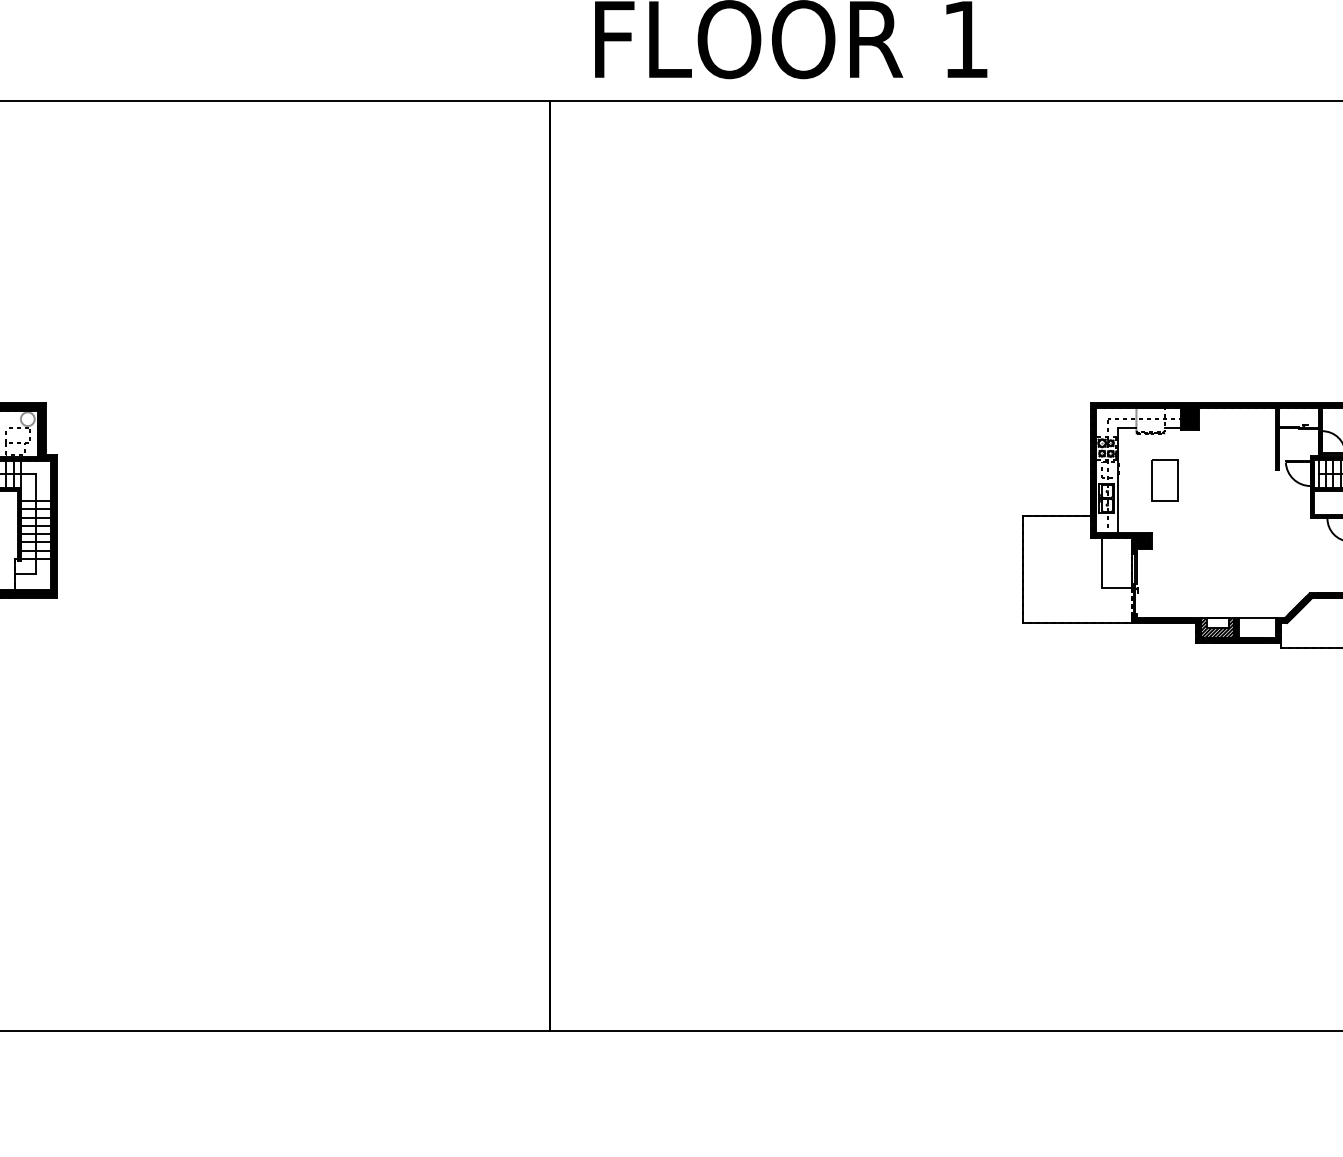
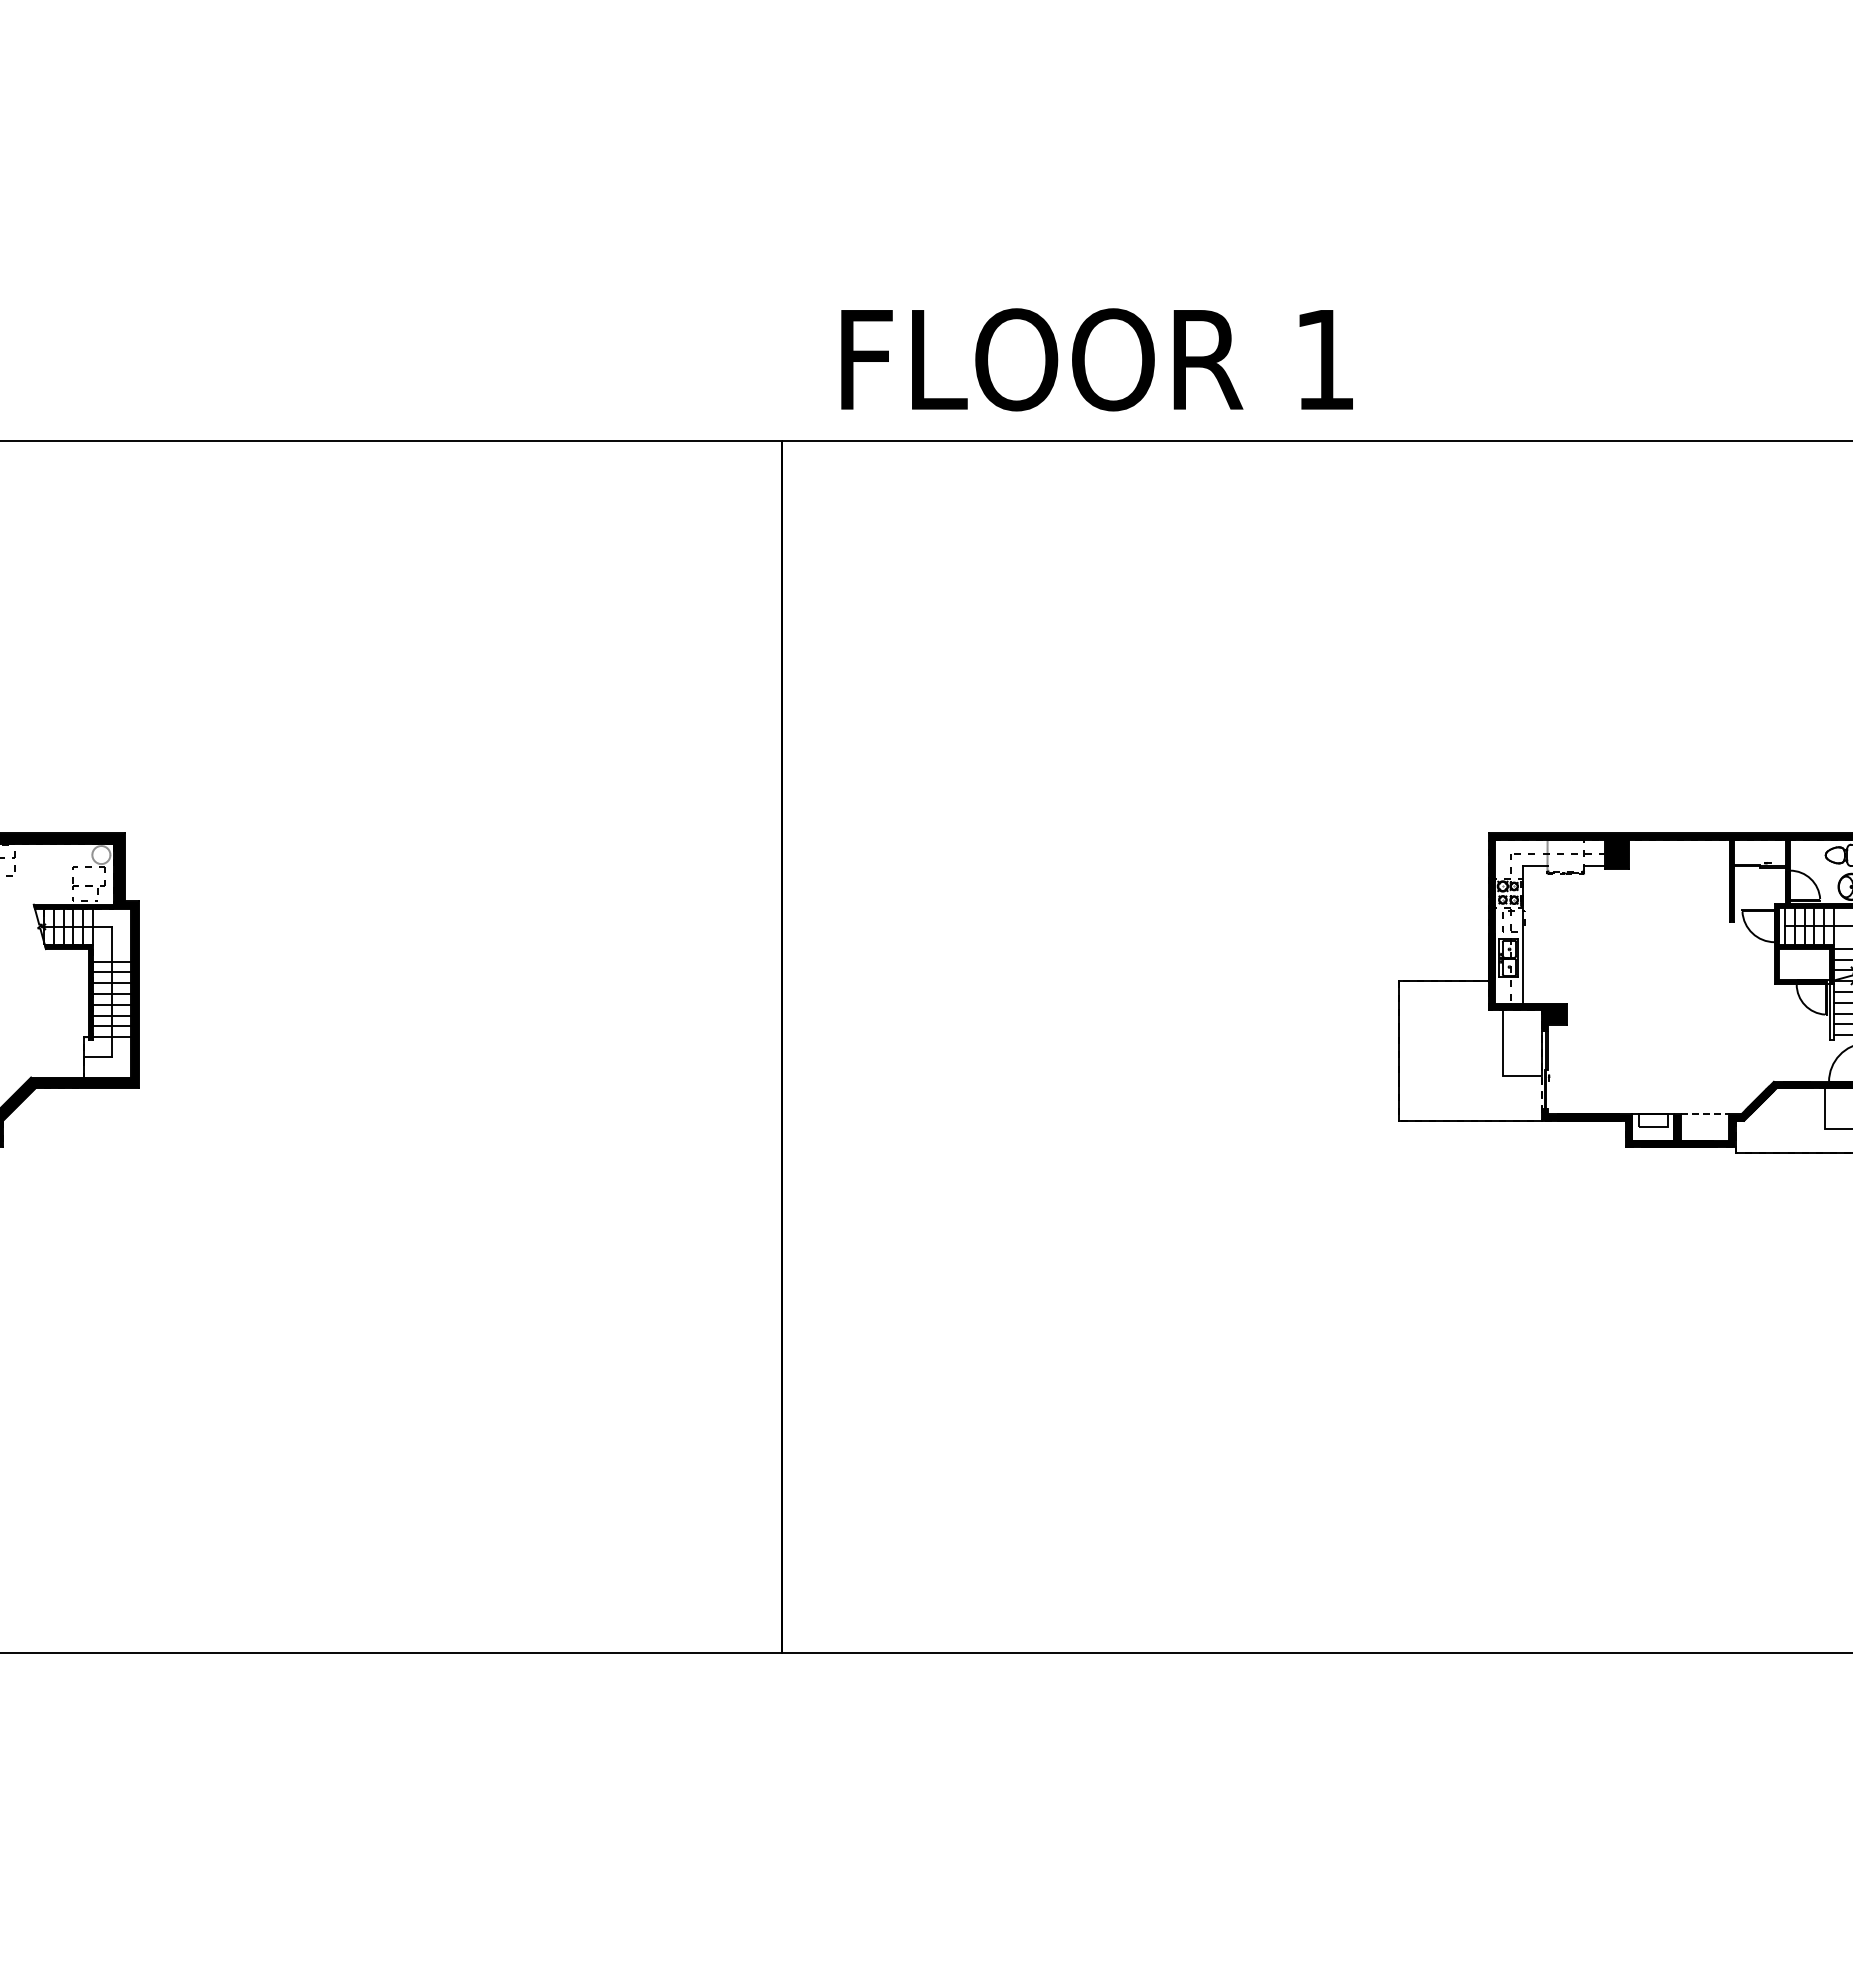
part: (1164, 480) -> (1584, 934), removed
line: (1257, 618) -> (1705, 1114), solid -> dashed
hatch: (1217, 628) -> (1653, 1127), removed

